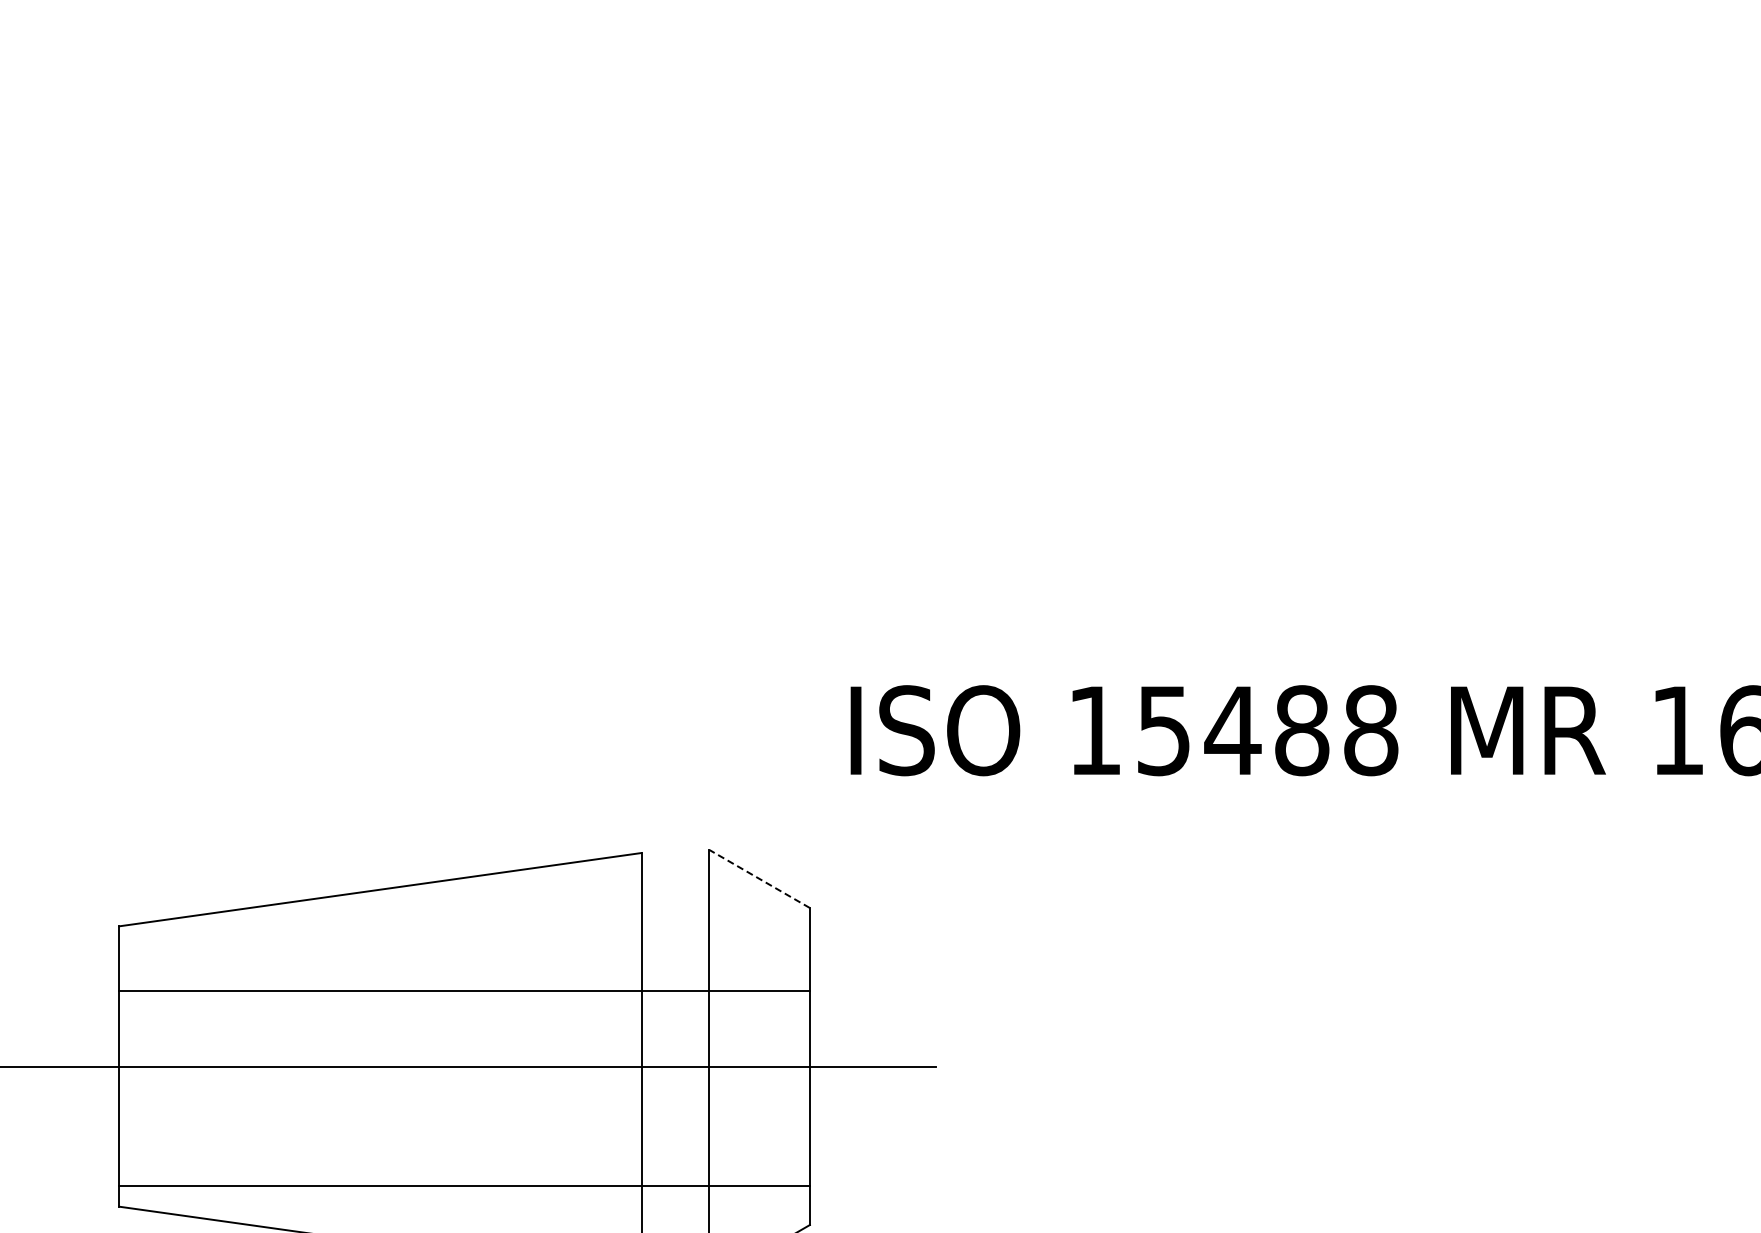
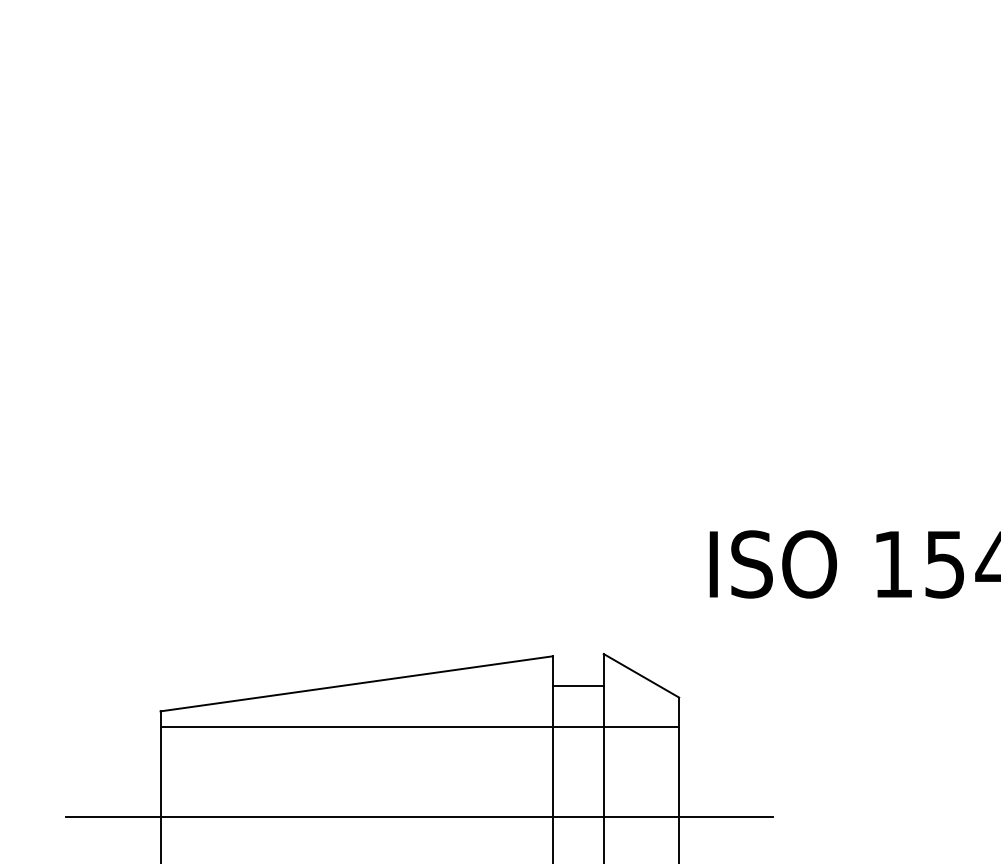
line: (759, 878) -> (641, 675), dashed -> solid
line: (675, 893) -> (578, 686), added
line: (464, 990) -> (419, 726), moved

